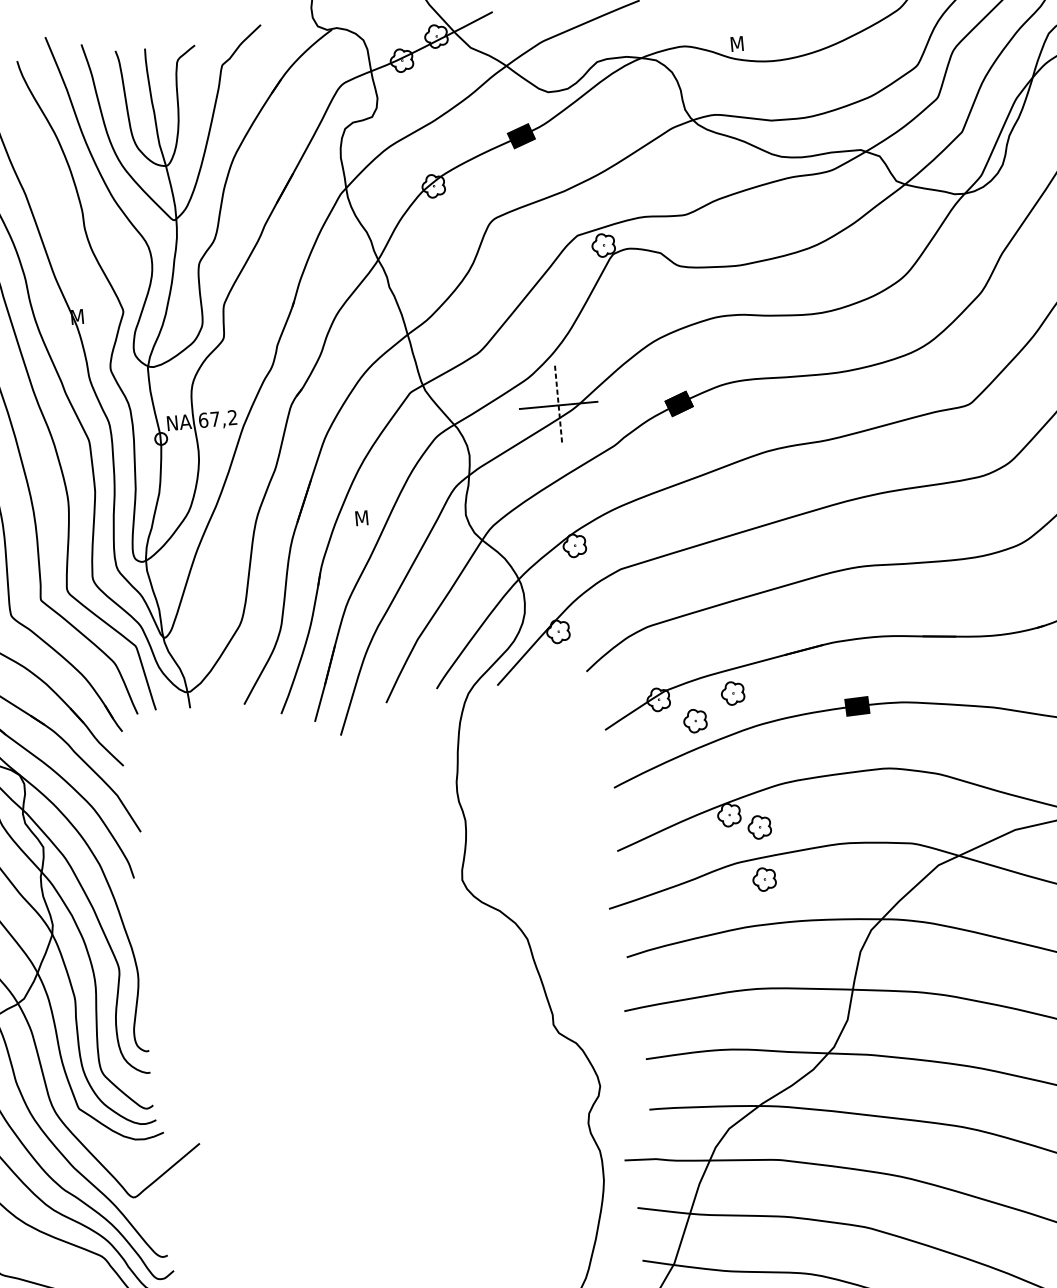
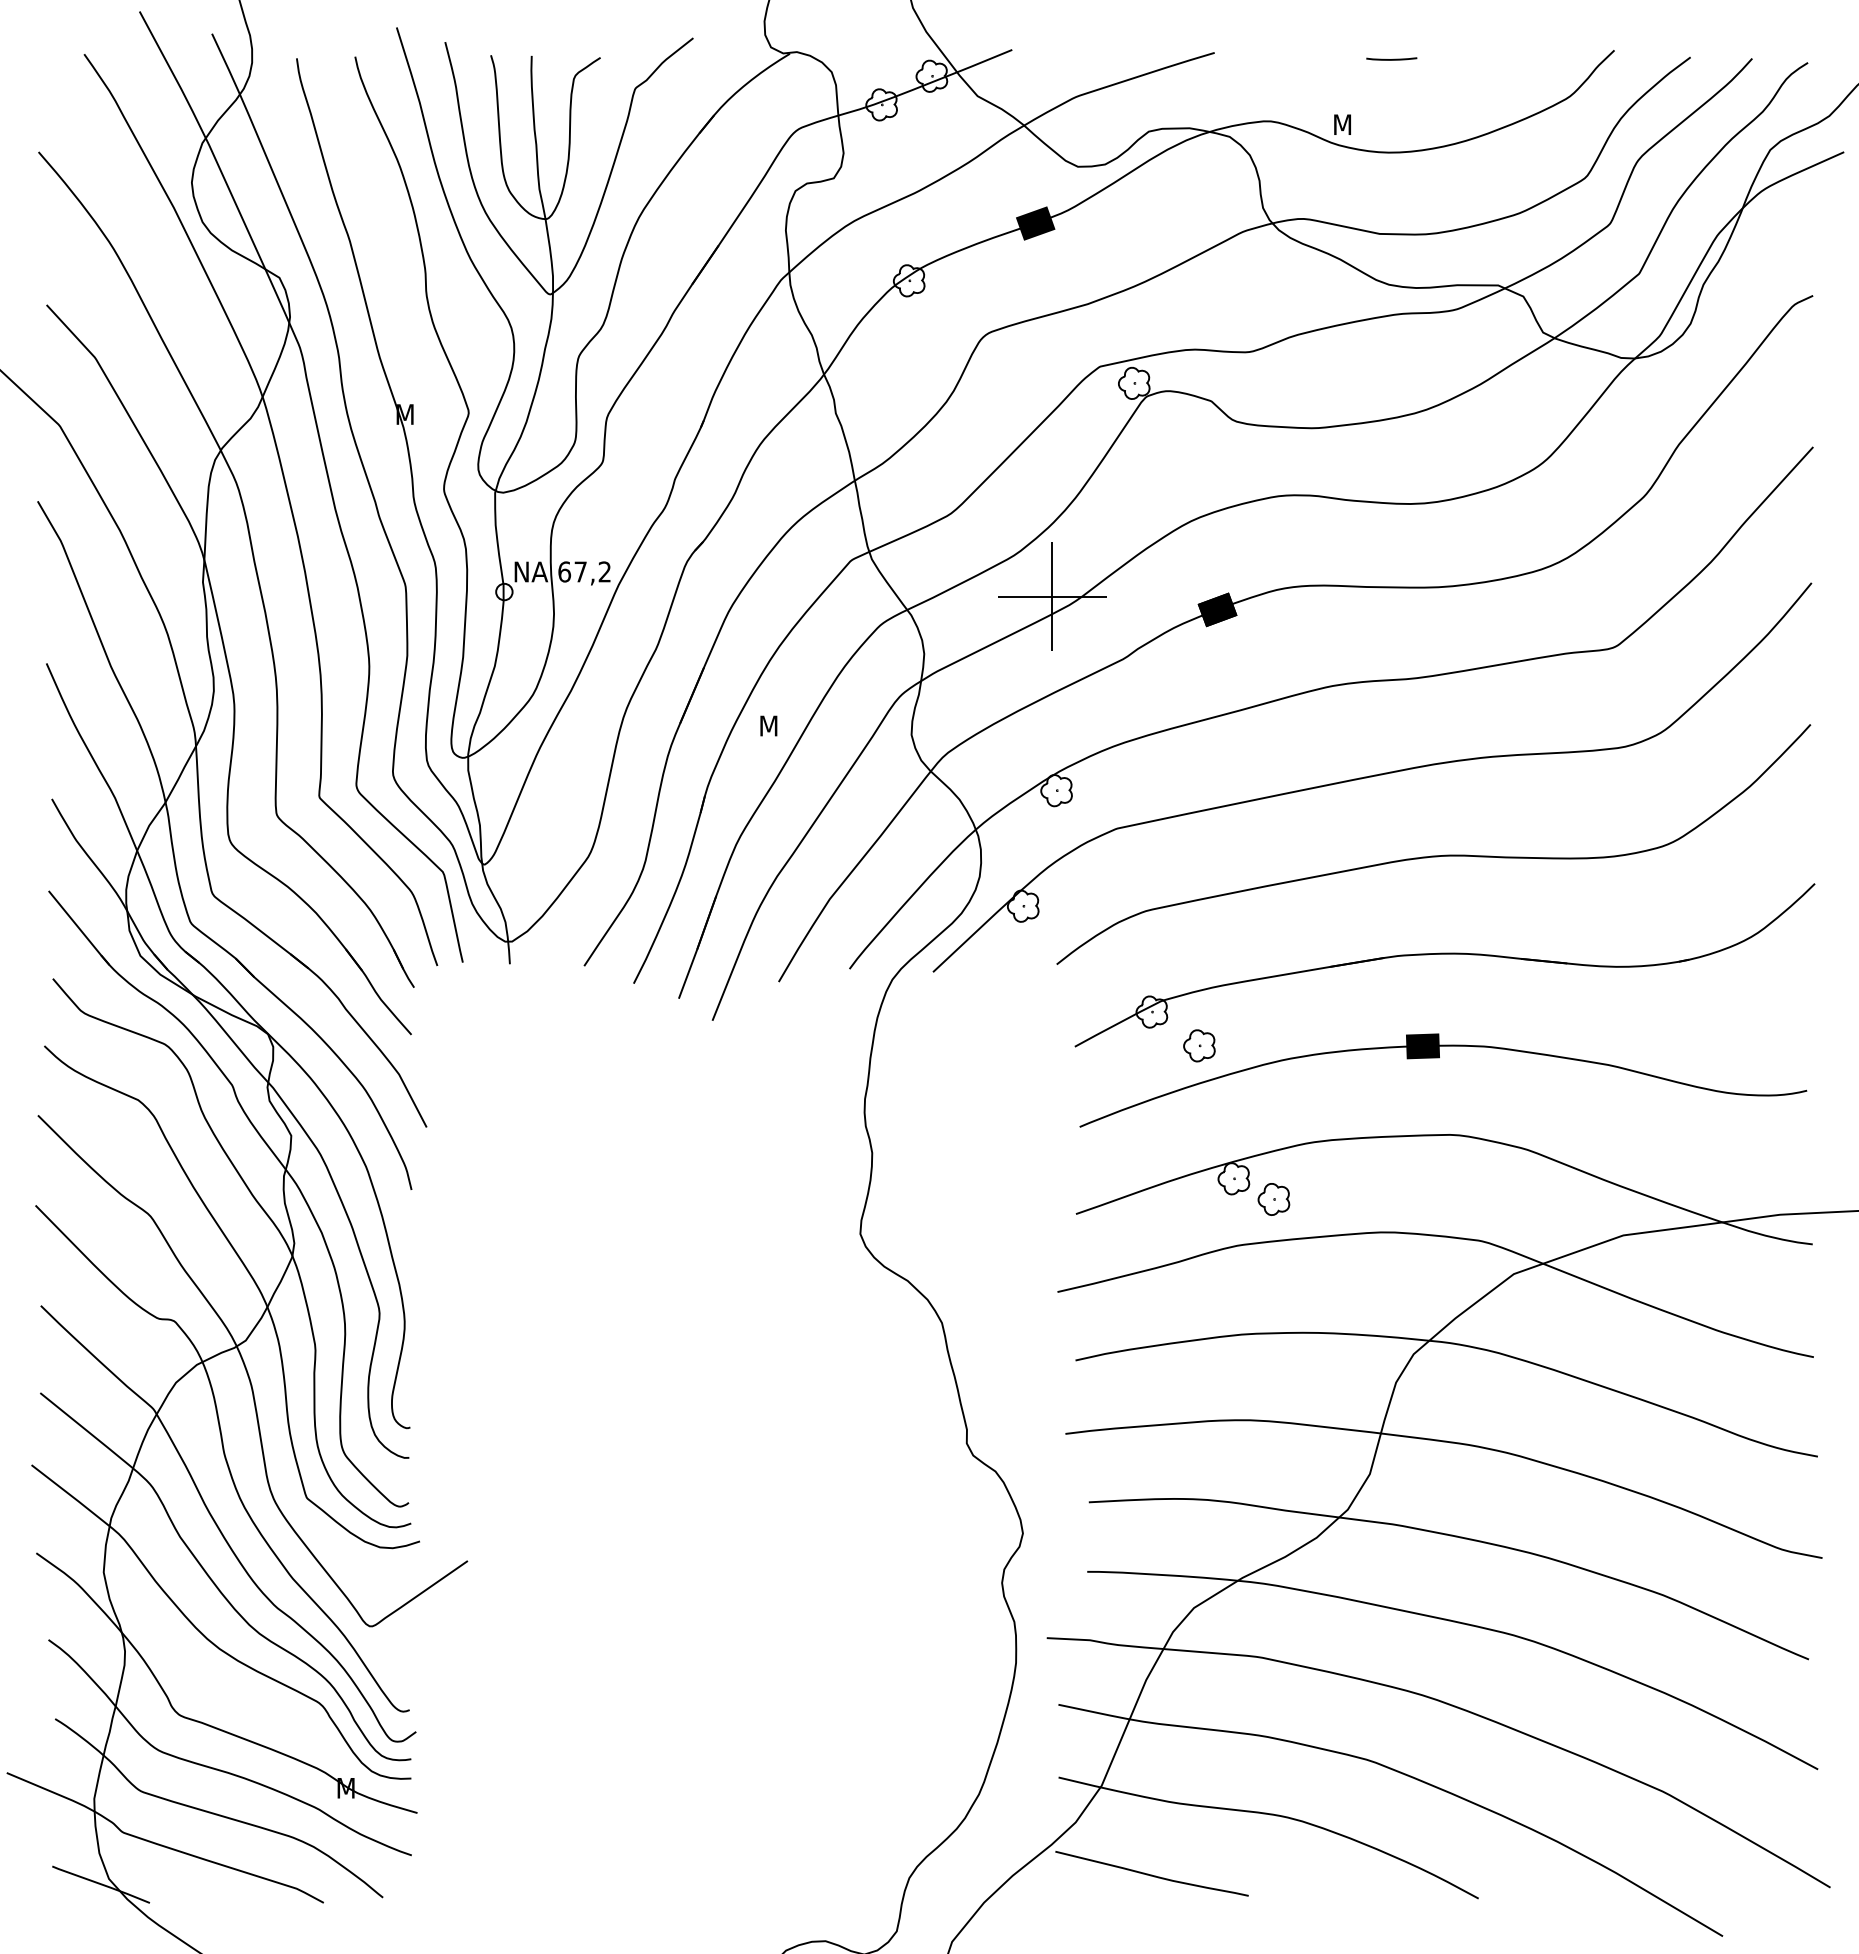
line: (558, 405) -> (1052, 596), dashed -> solid
part: (733, 693) -> (1254, 1012), removed
part: (764, 879) -> (1273, 1271), removed

